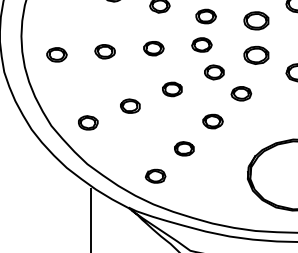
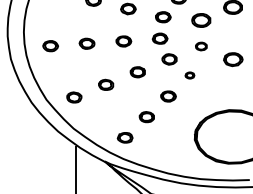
part: (256, 55) -> (201, 46), size x0.6
part: (240, 93) -> (189, 75), size x0.6

